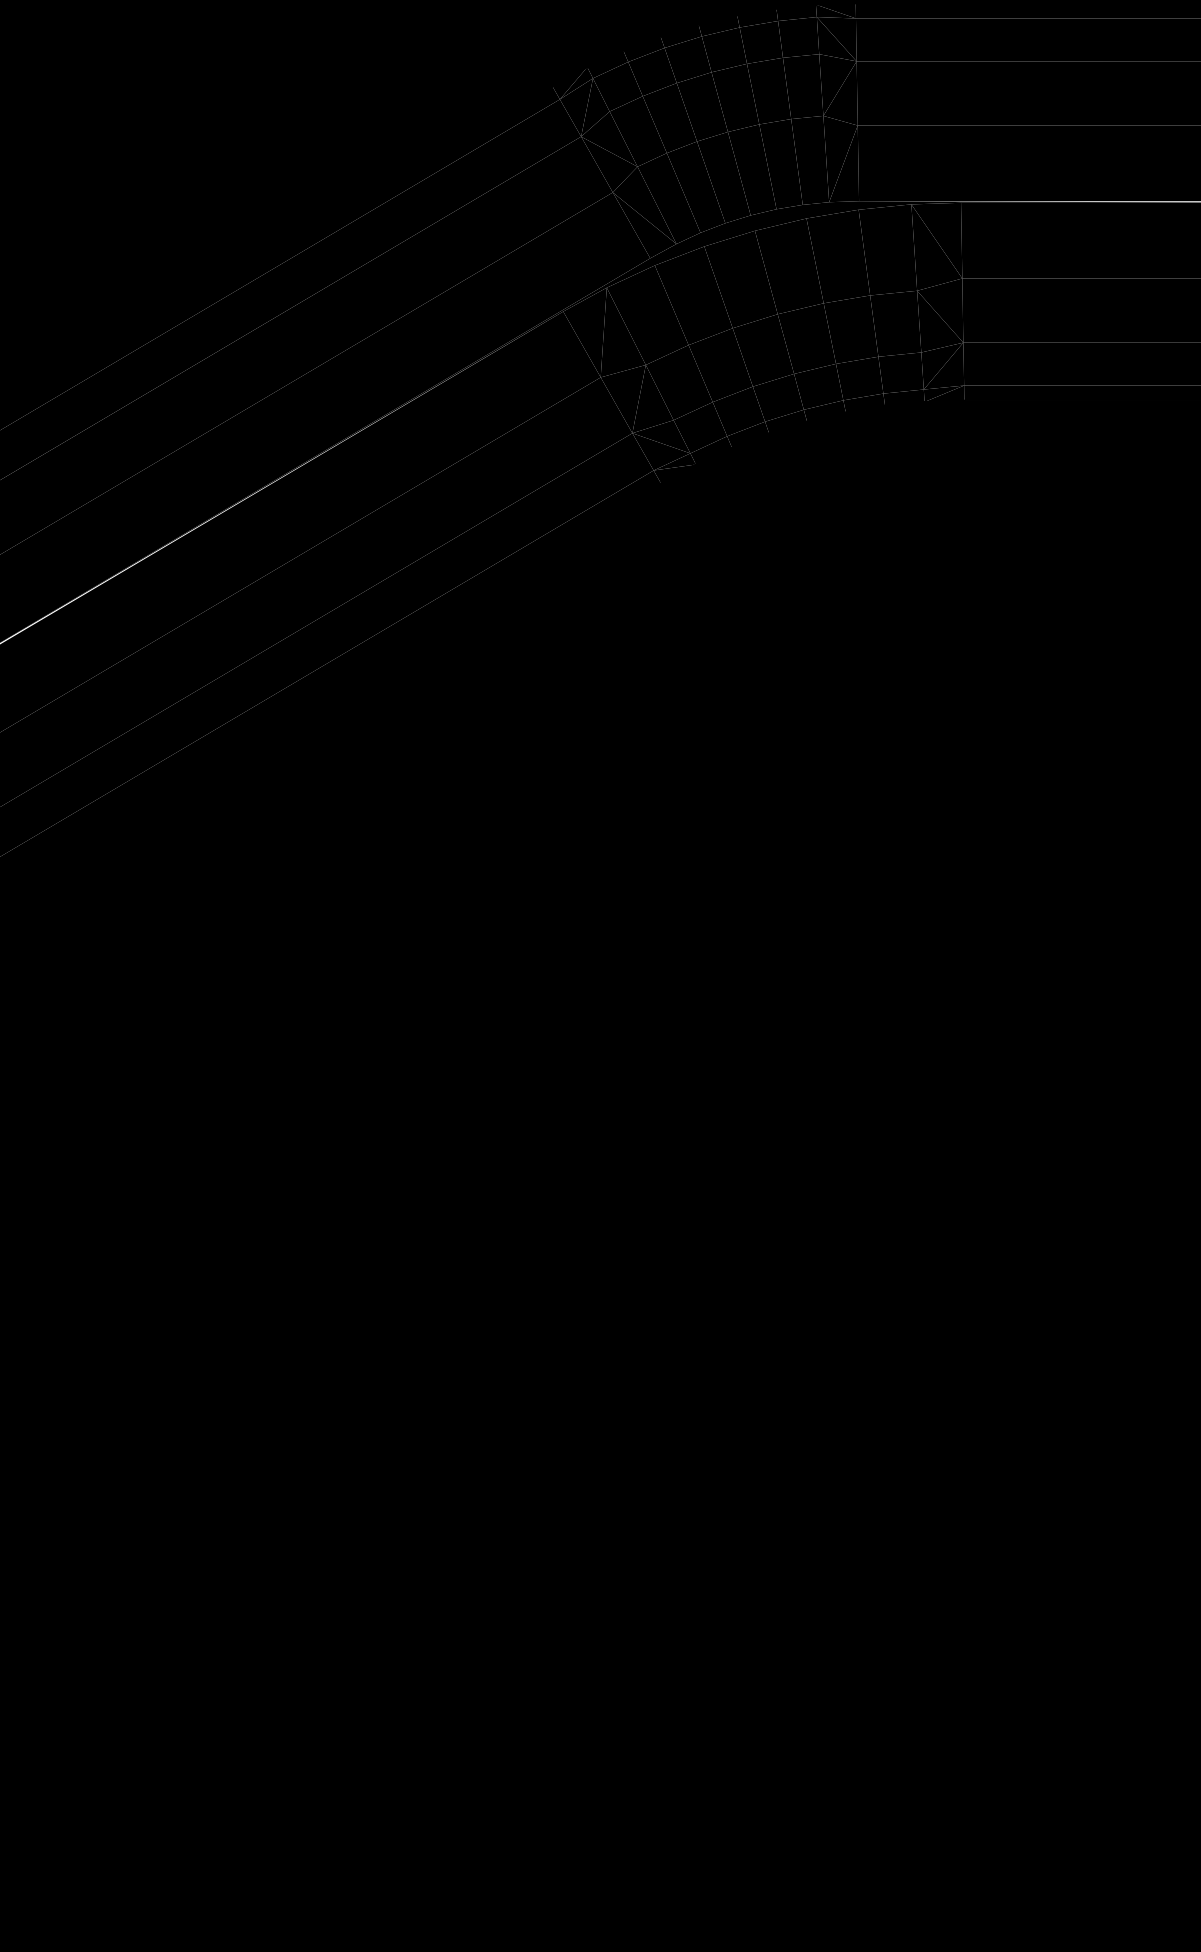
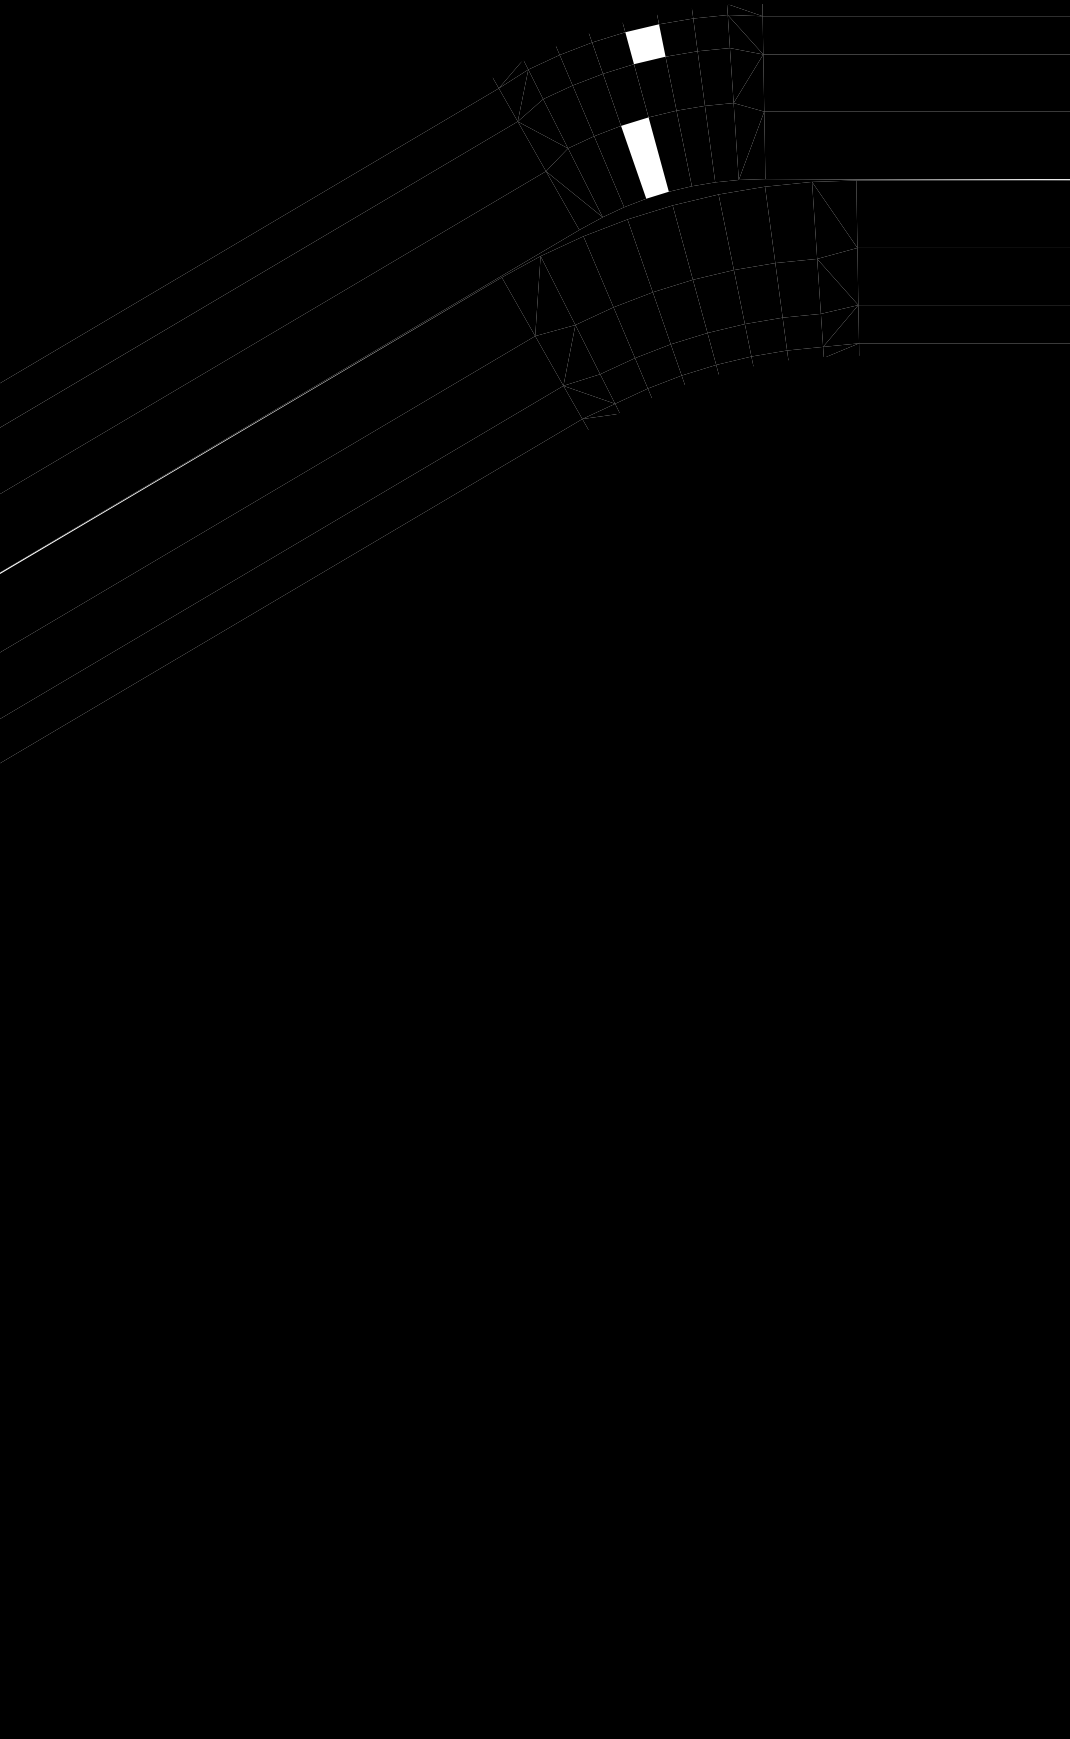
fill: (724, 50) -> (645, 44), removed
fill: (723, 176) -> (644, 157), removed

